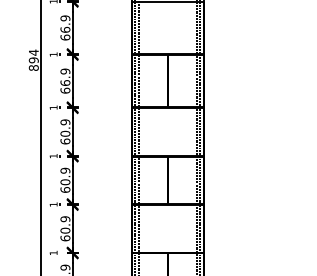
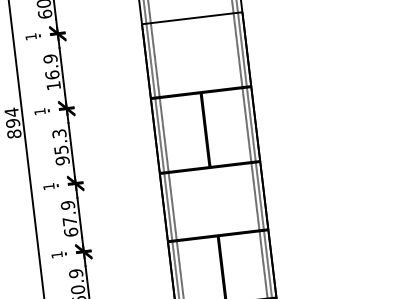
text: (65, 37) -> (53, 85), 66.9 -> 16.9
text: (65, 80) -> (61, 146), 66.9 -> 95.3
text: (65, 133) -> (69, 221), 60.9 -> 67.9

